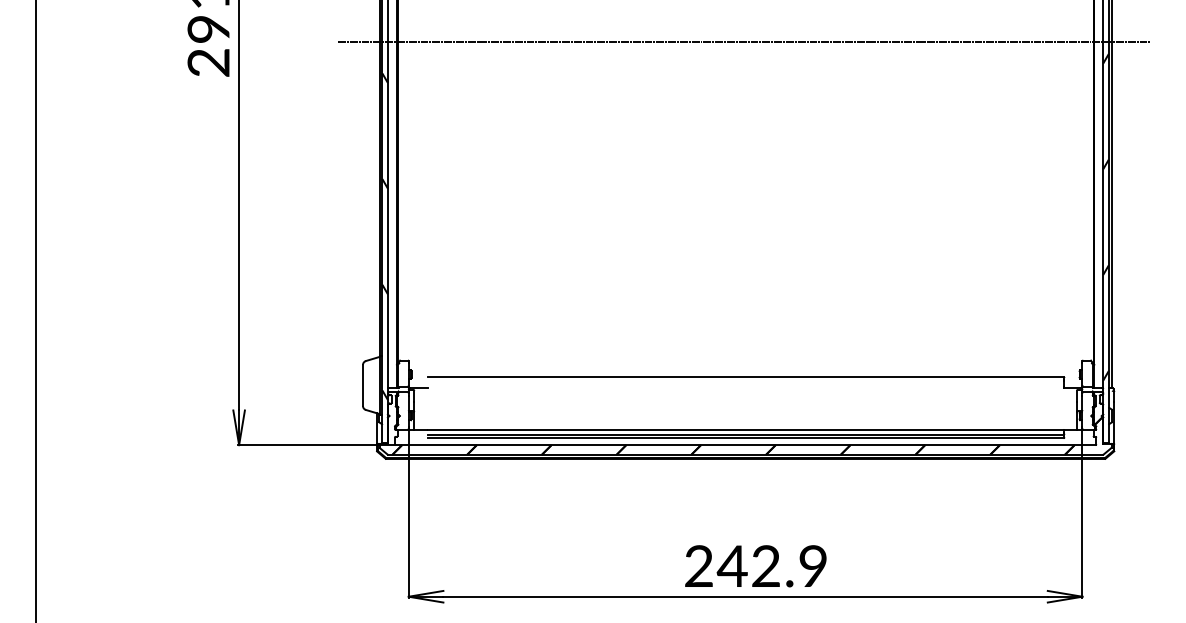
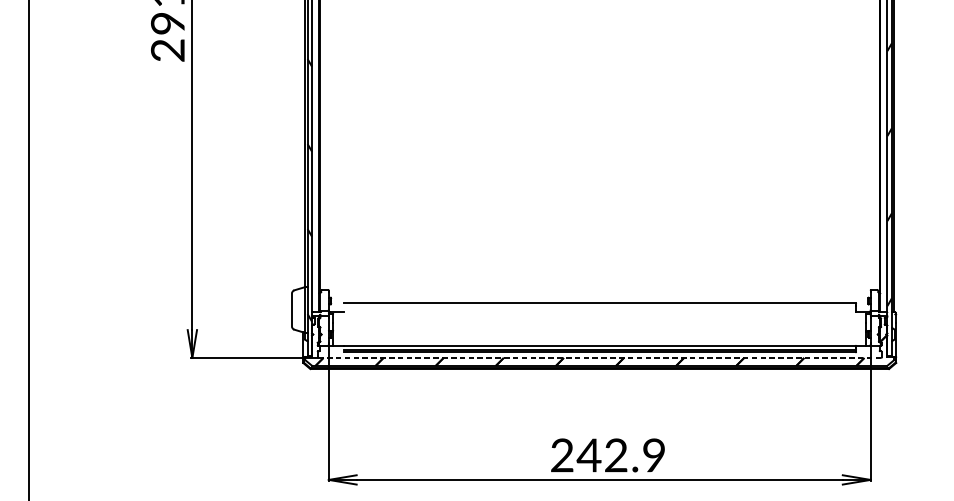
line: (744, 41) -> (598, 33), removed
line: (745, 445) -> (599, 358), solid -> dashed

